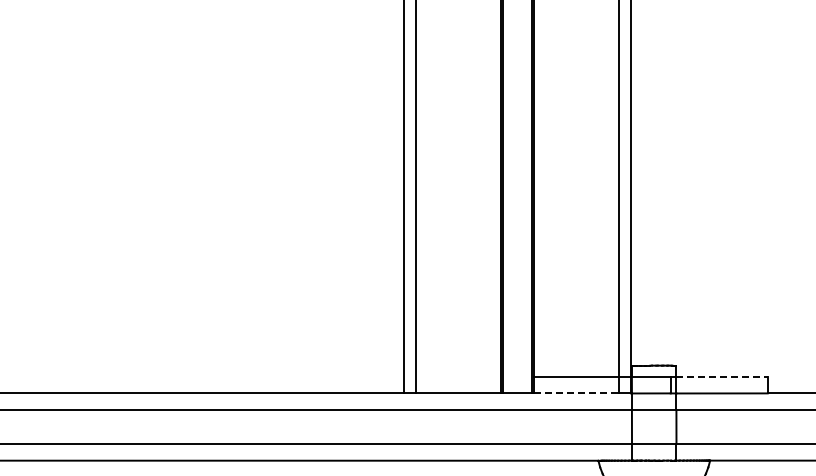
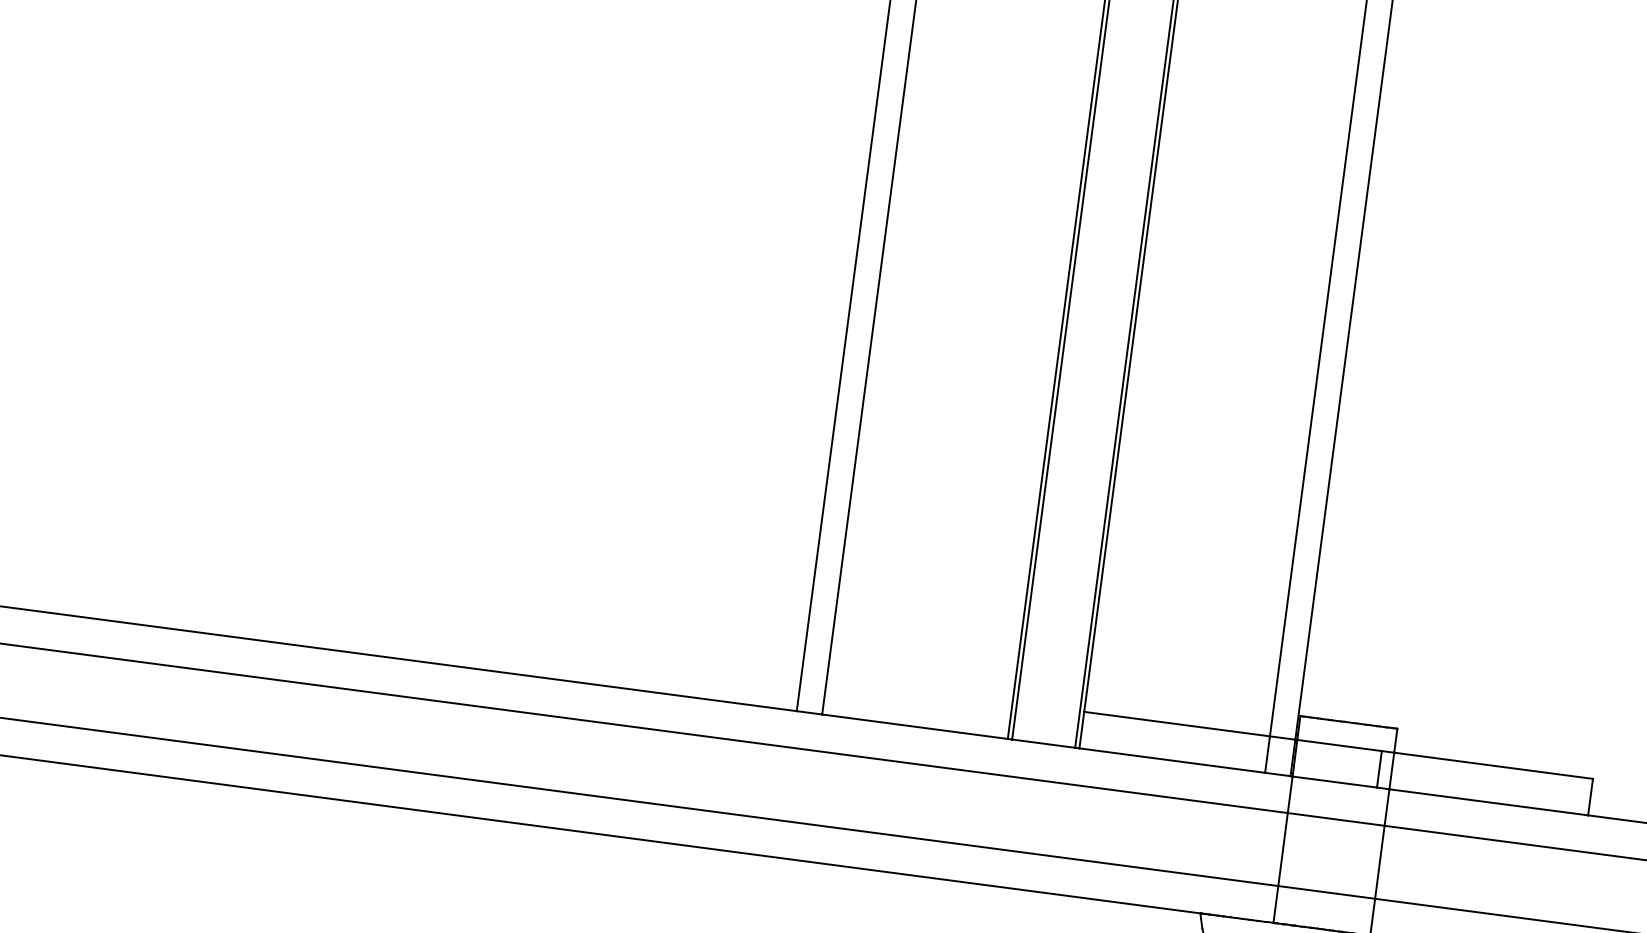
line: (722, 376) -> (1494, 765), dashed -> solid
line: (576, 393) -> (1171, 760), dashed -> solid

